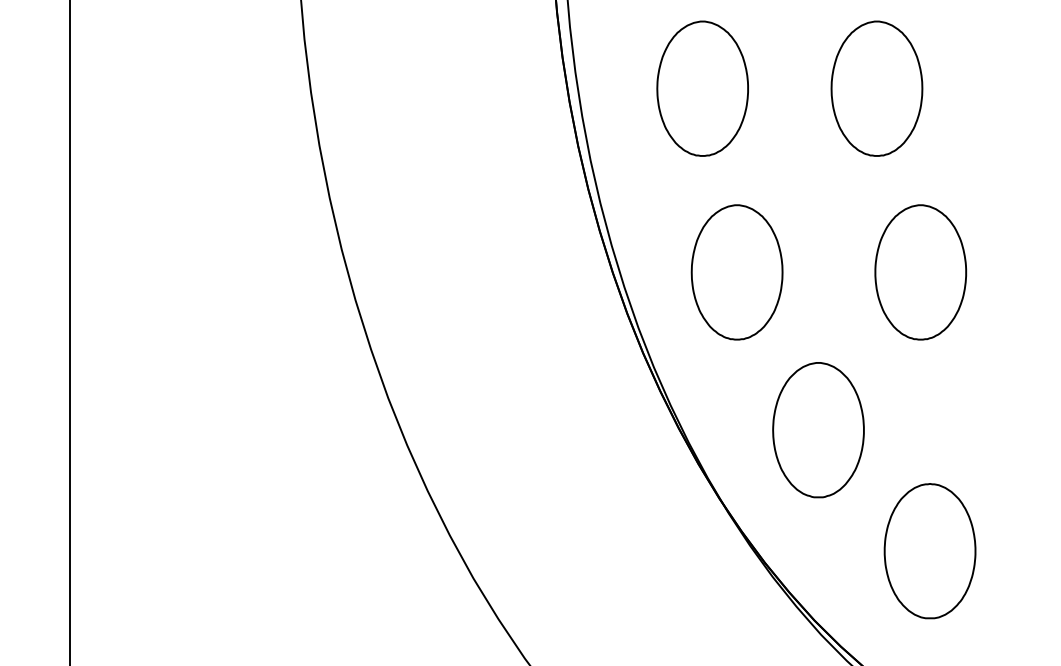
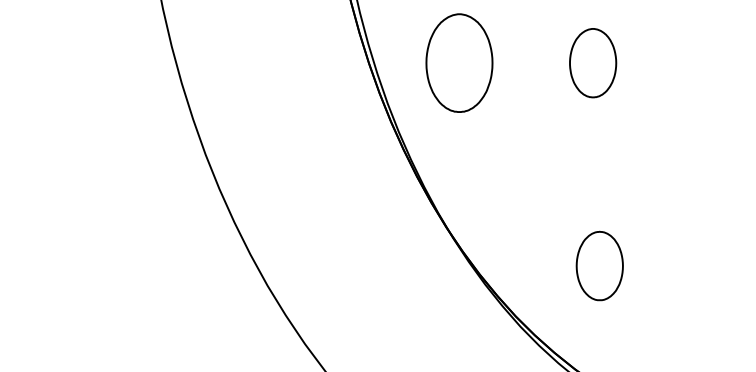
part: (920, 272) -> (592, 63), size x0.7
part: (818, 430) -> (518, 178), removed
part: (929, 551) -> (599, 266), size x0.7

